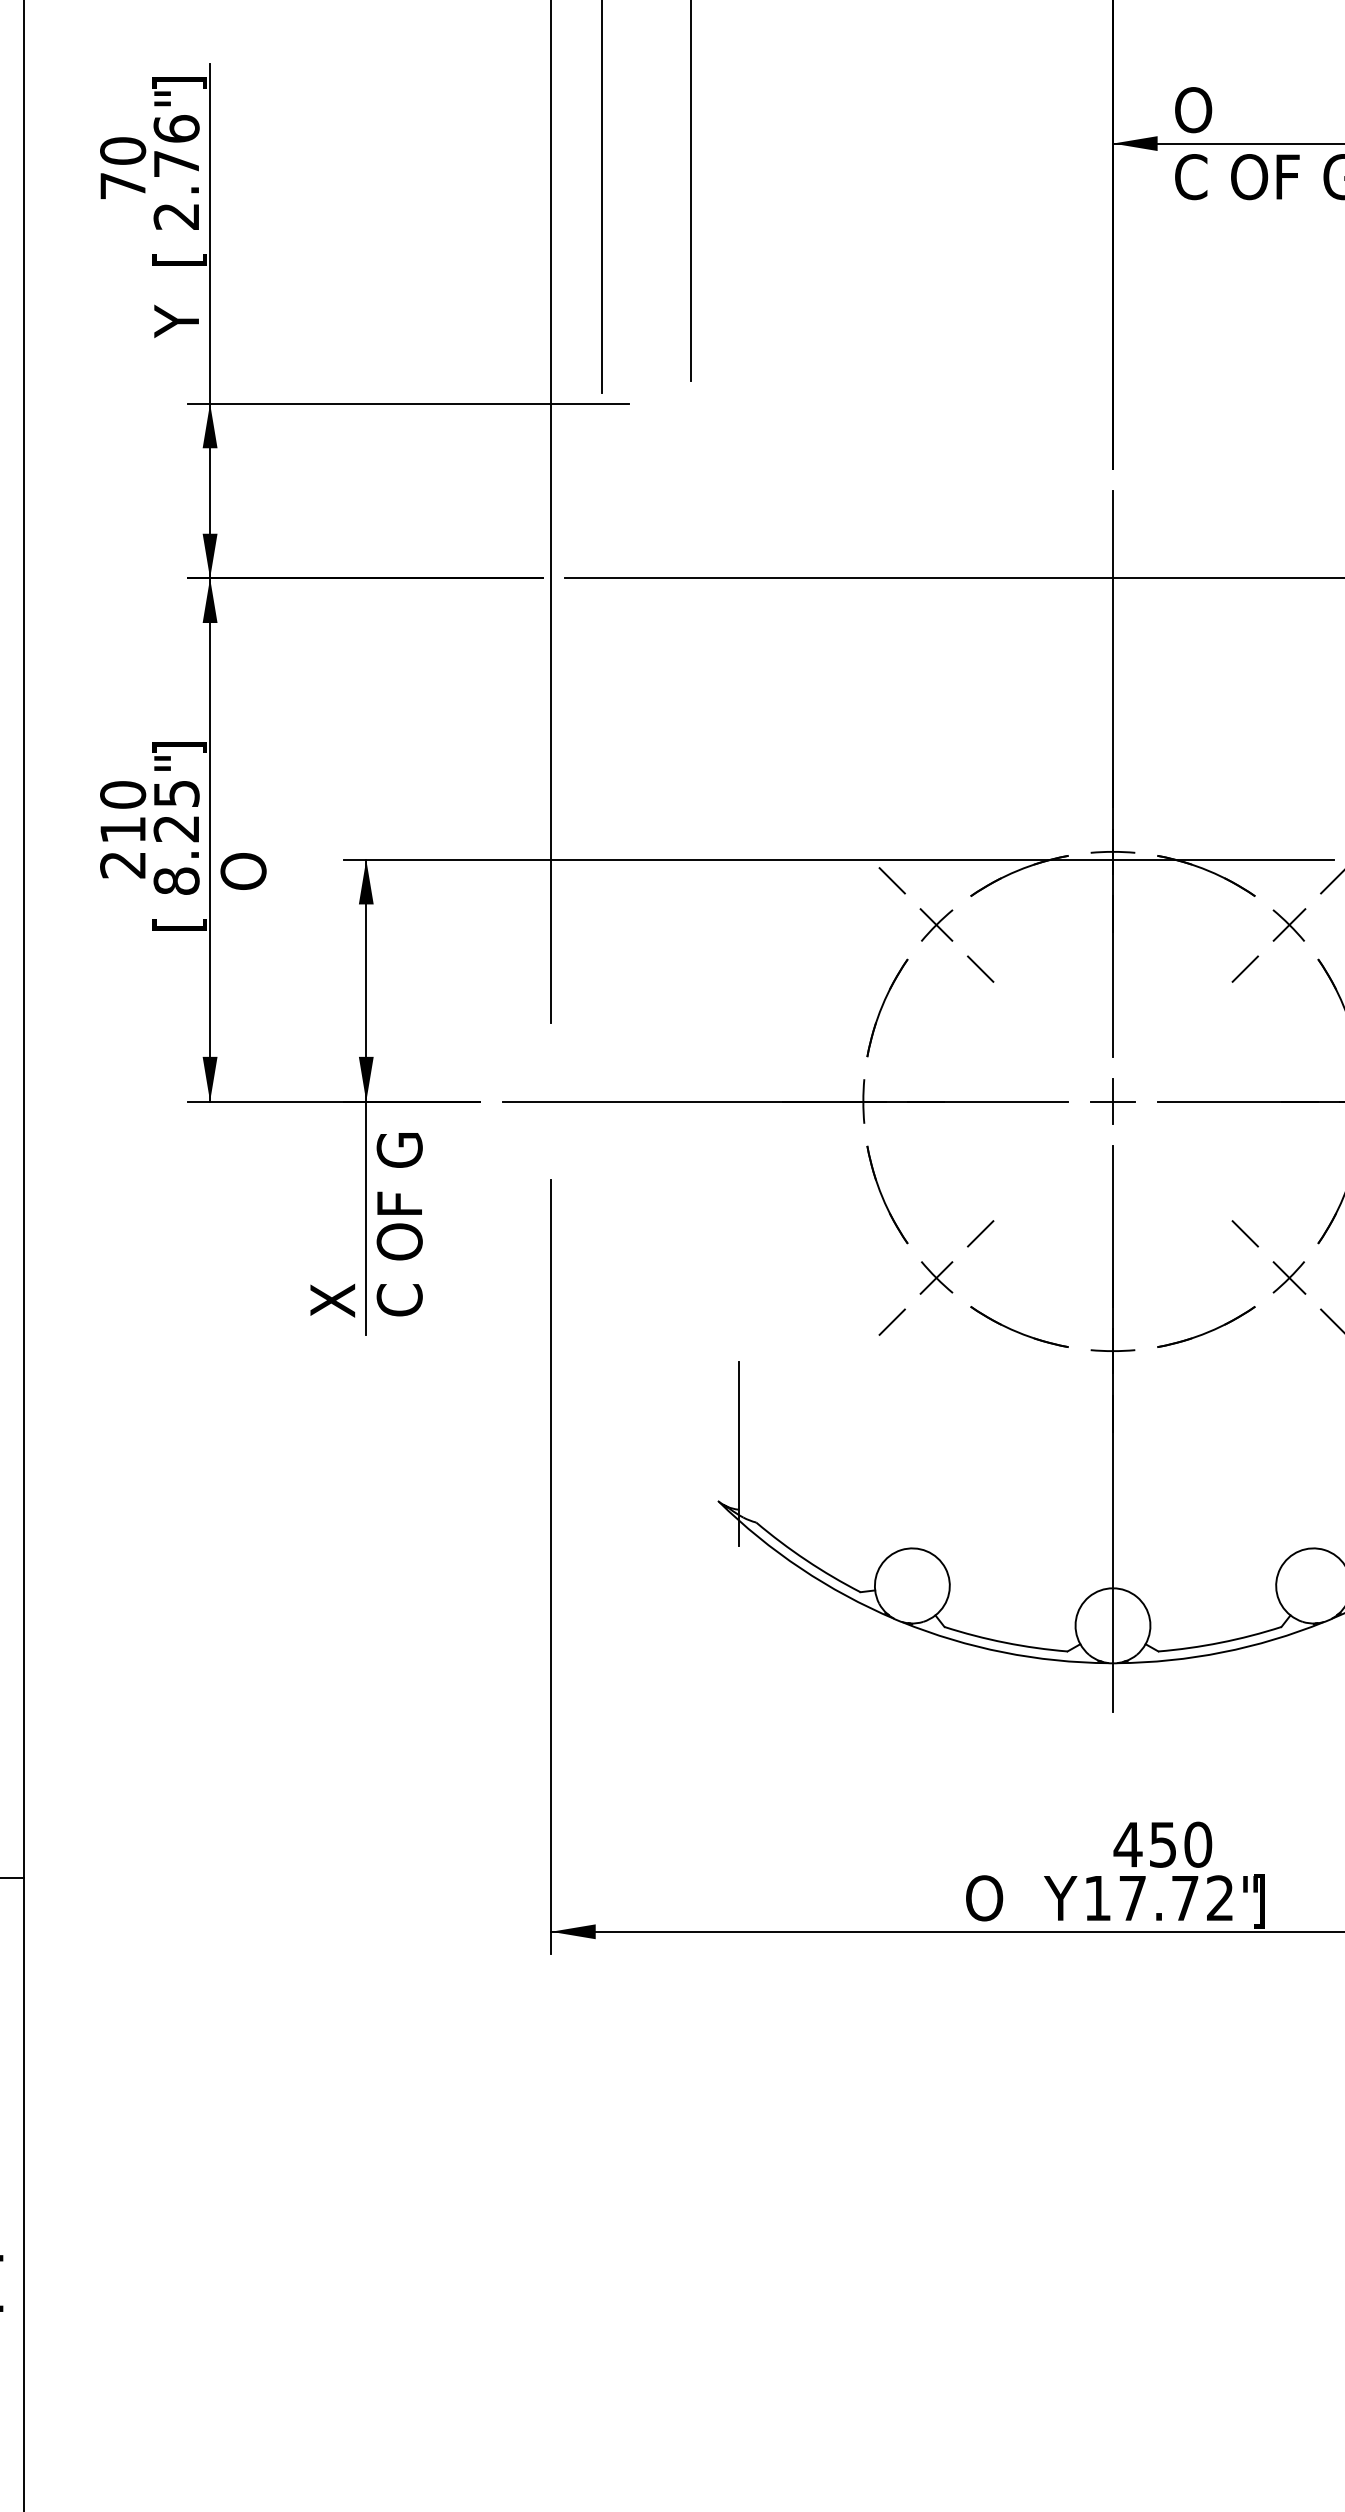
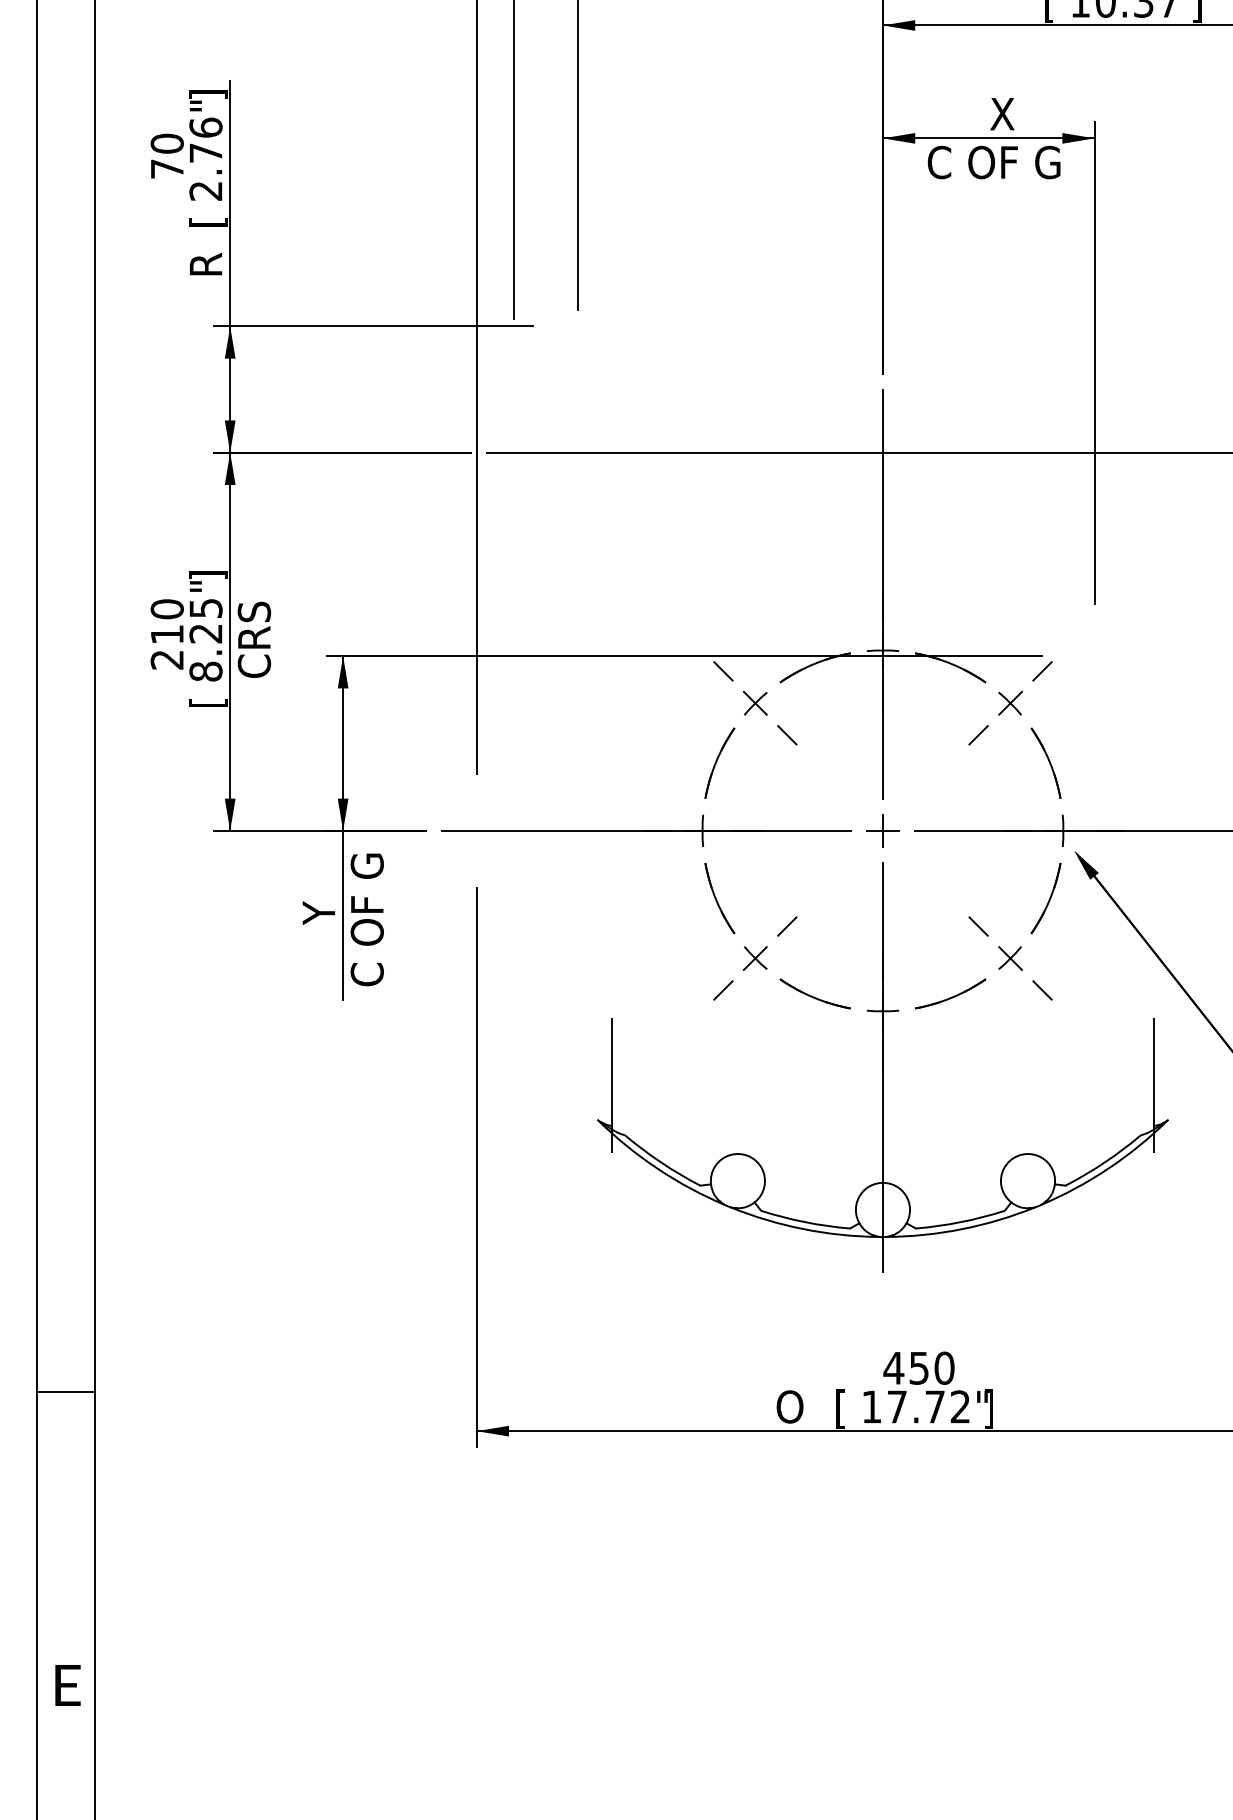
text: (1234, 109) -> (970, 113), O -> X
text: (175, 319) -> (205, 265), Y -> R
text: (243, 833) -> (254, 637), O -> CRS
text: (332, 1257) -> (318, 943), X -> Y
text: (1059, 1900) -> (844, 1408), Y -> [

